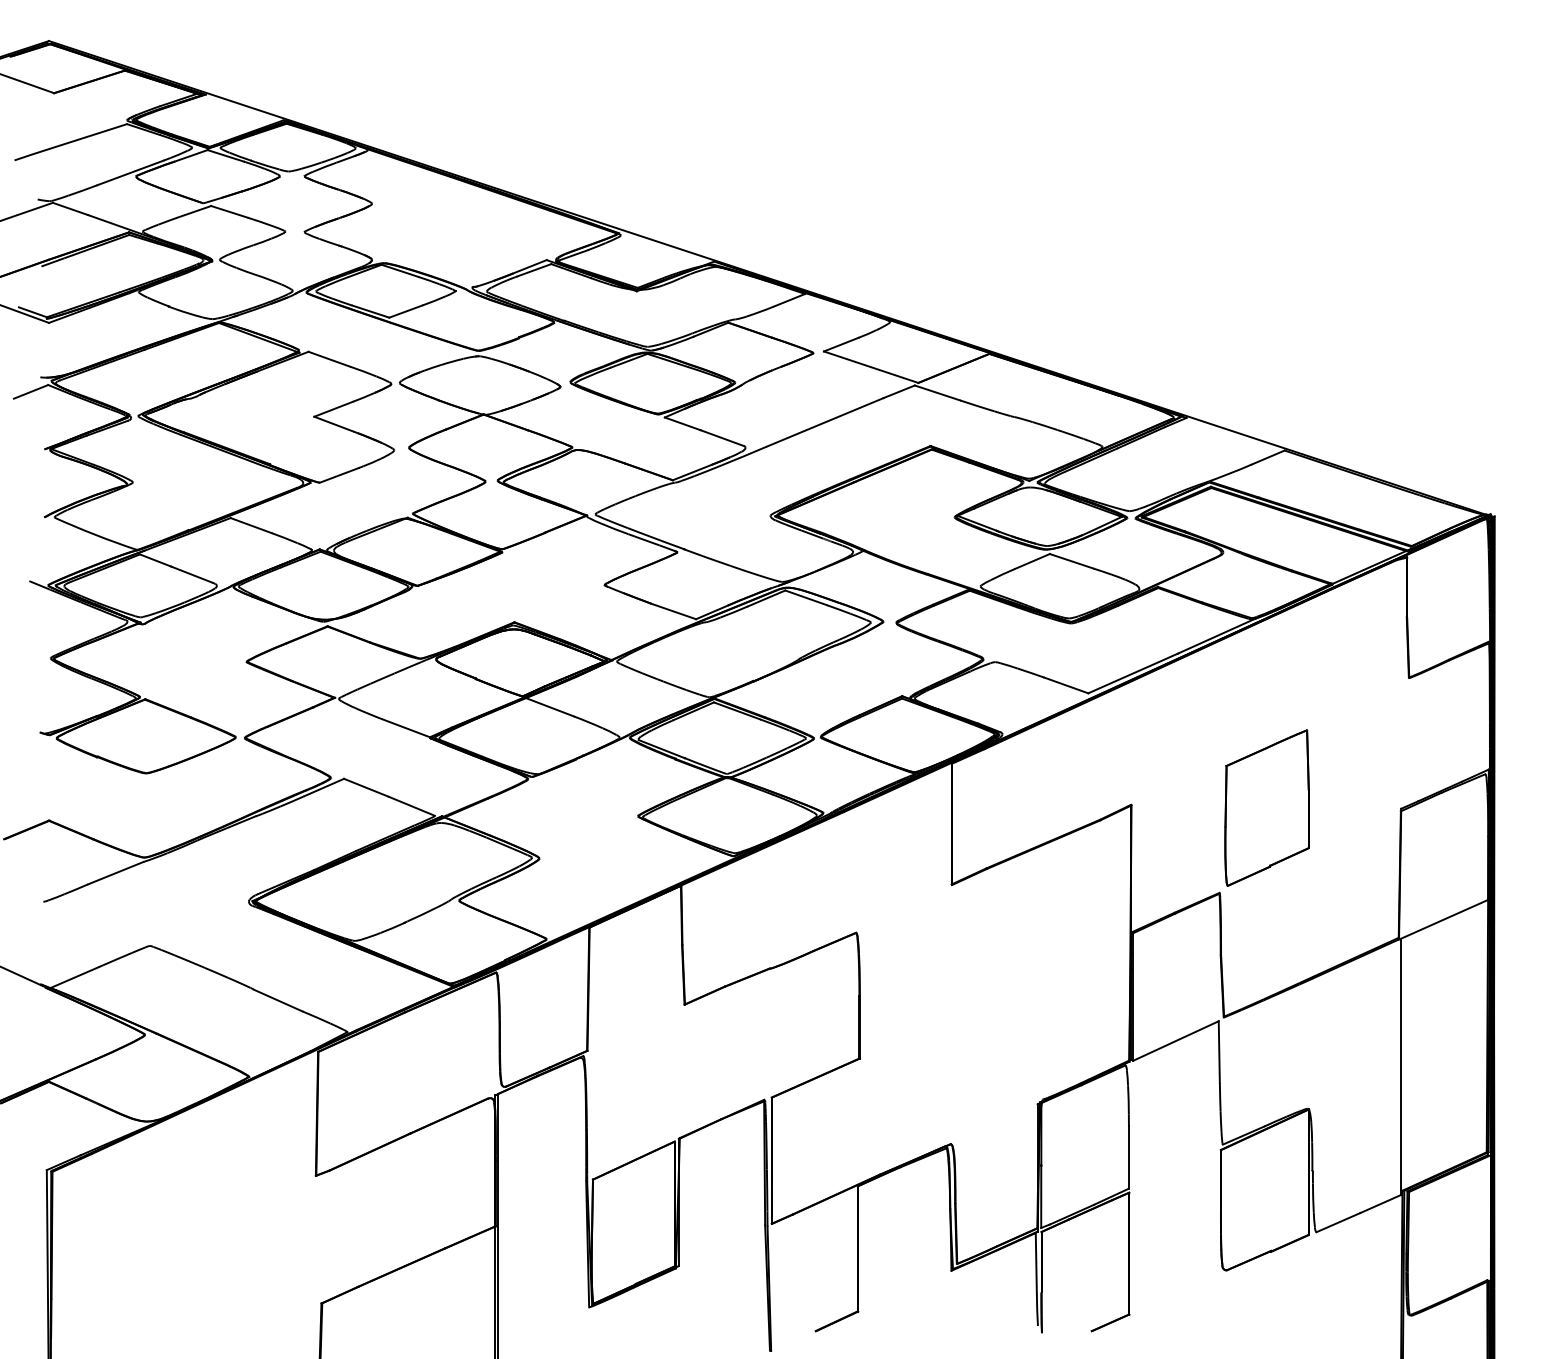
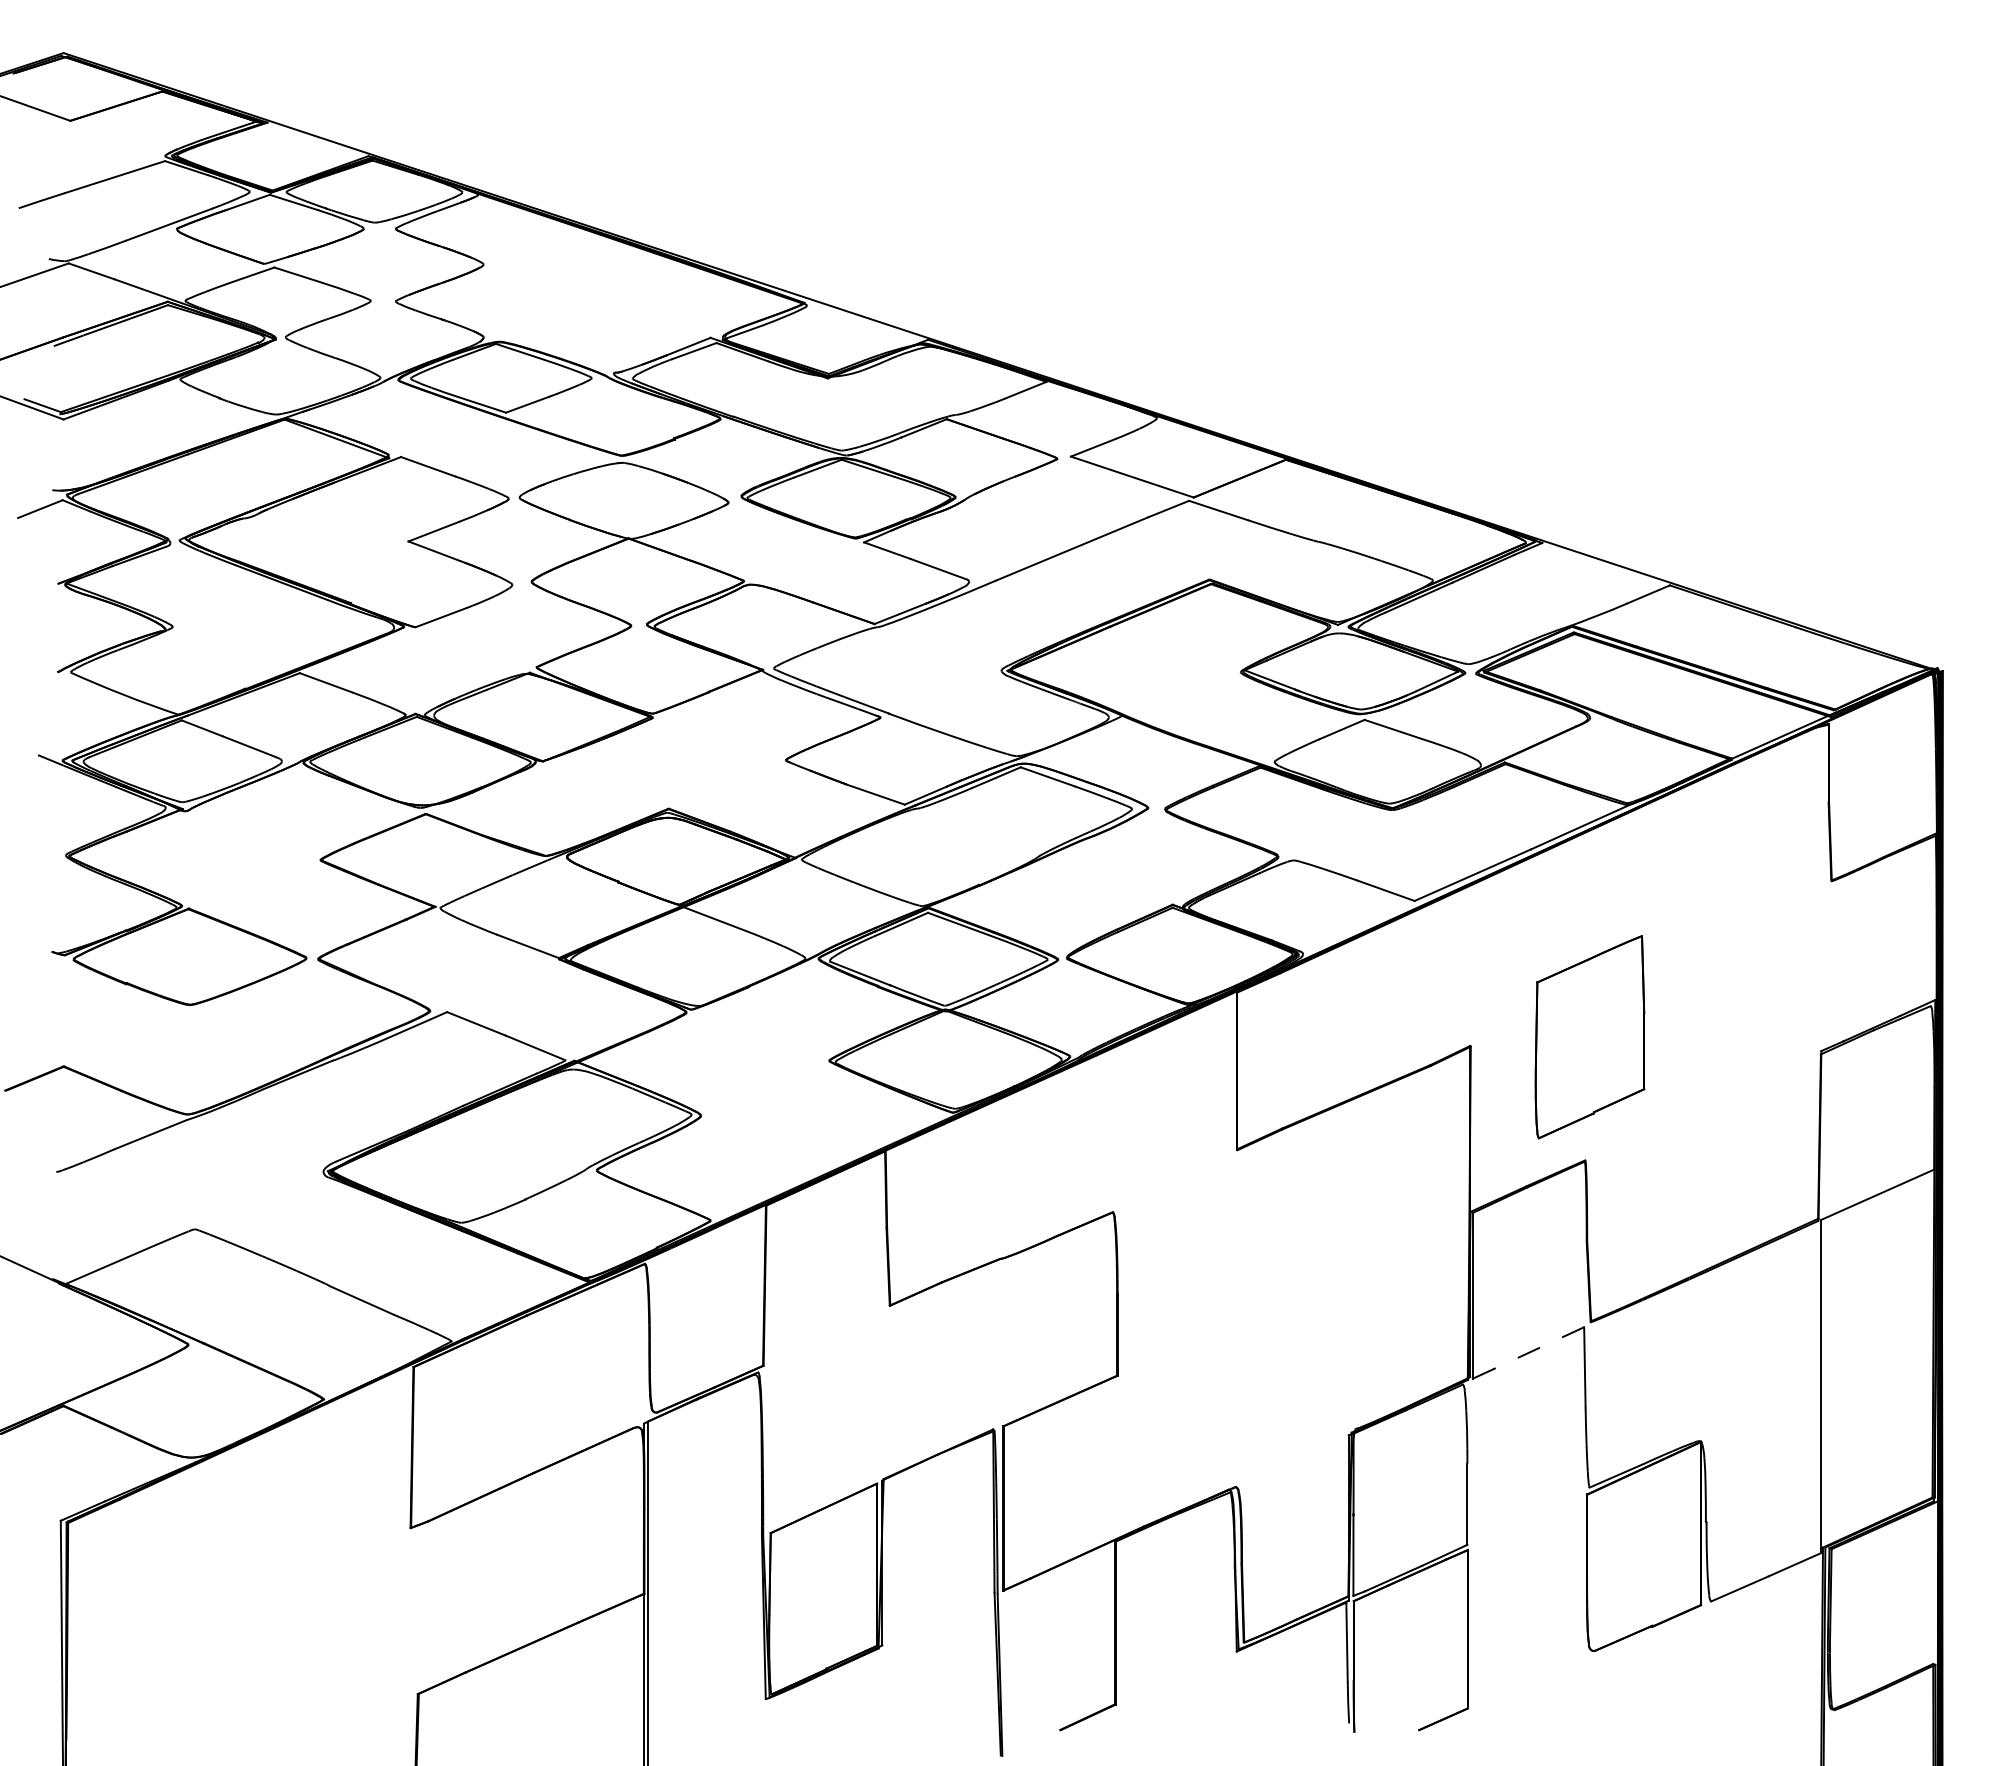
part: (1266, 808) -> (1589, 1037), moved
line: (1175, 1041) -> (1527, 1353), solid -> dashed

